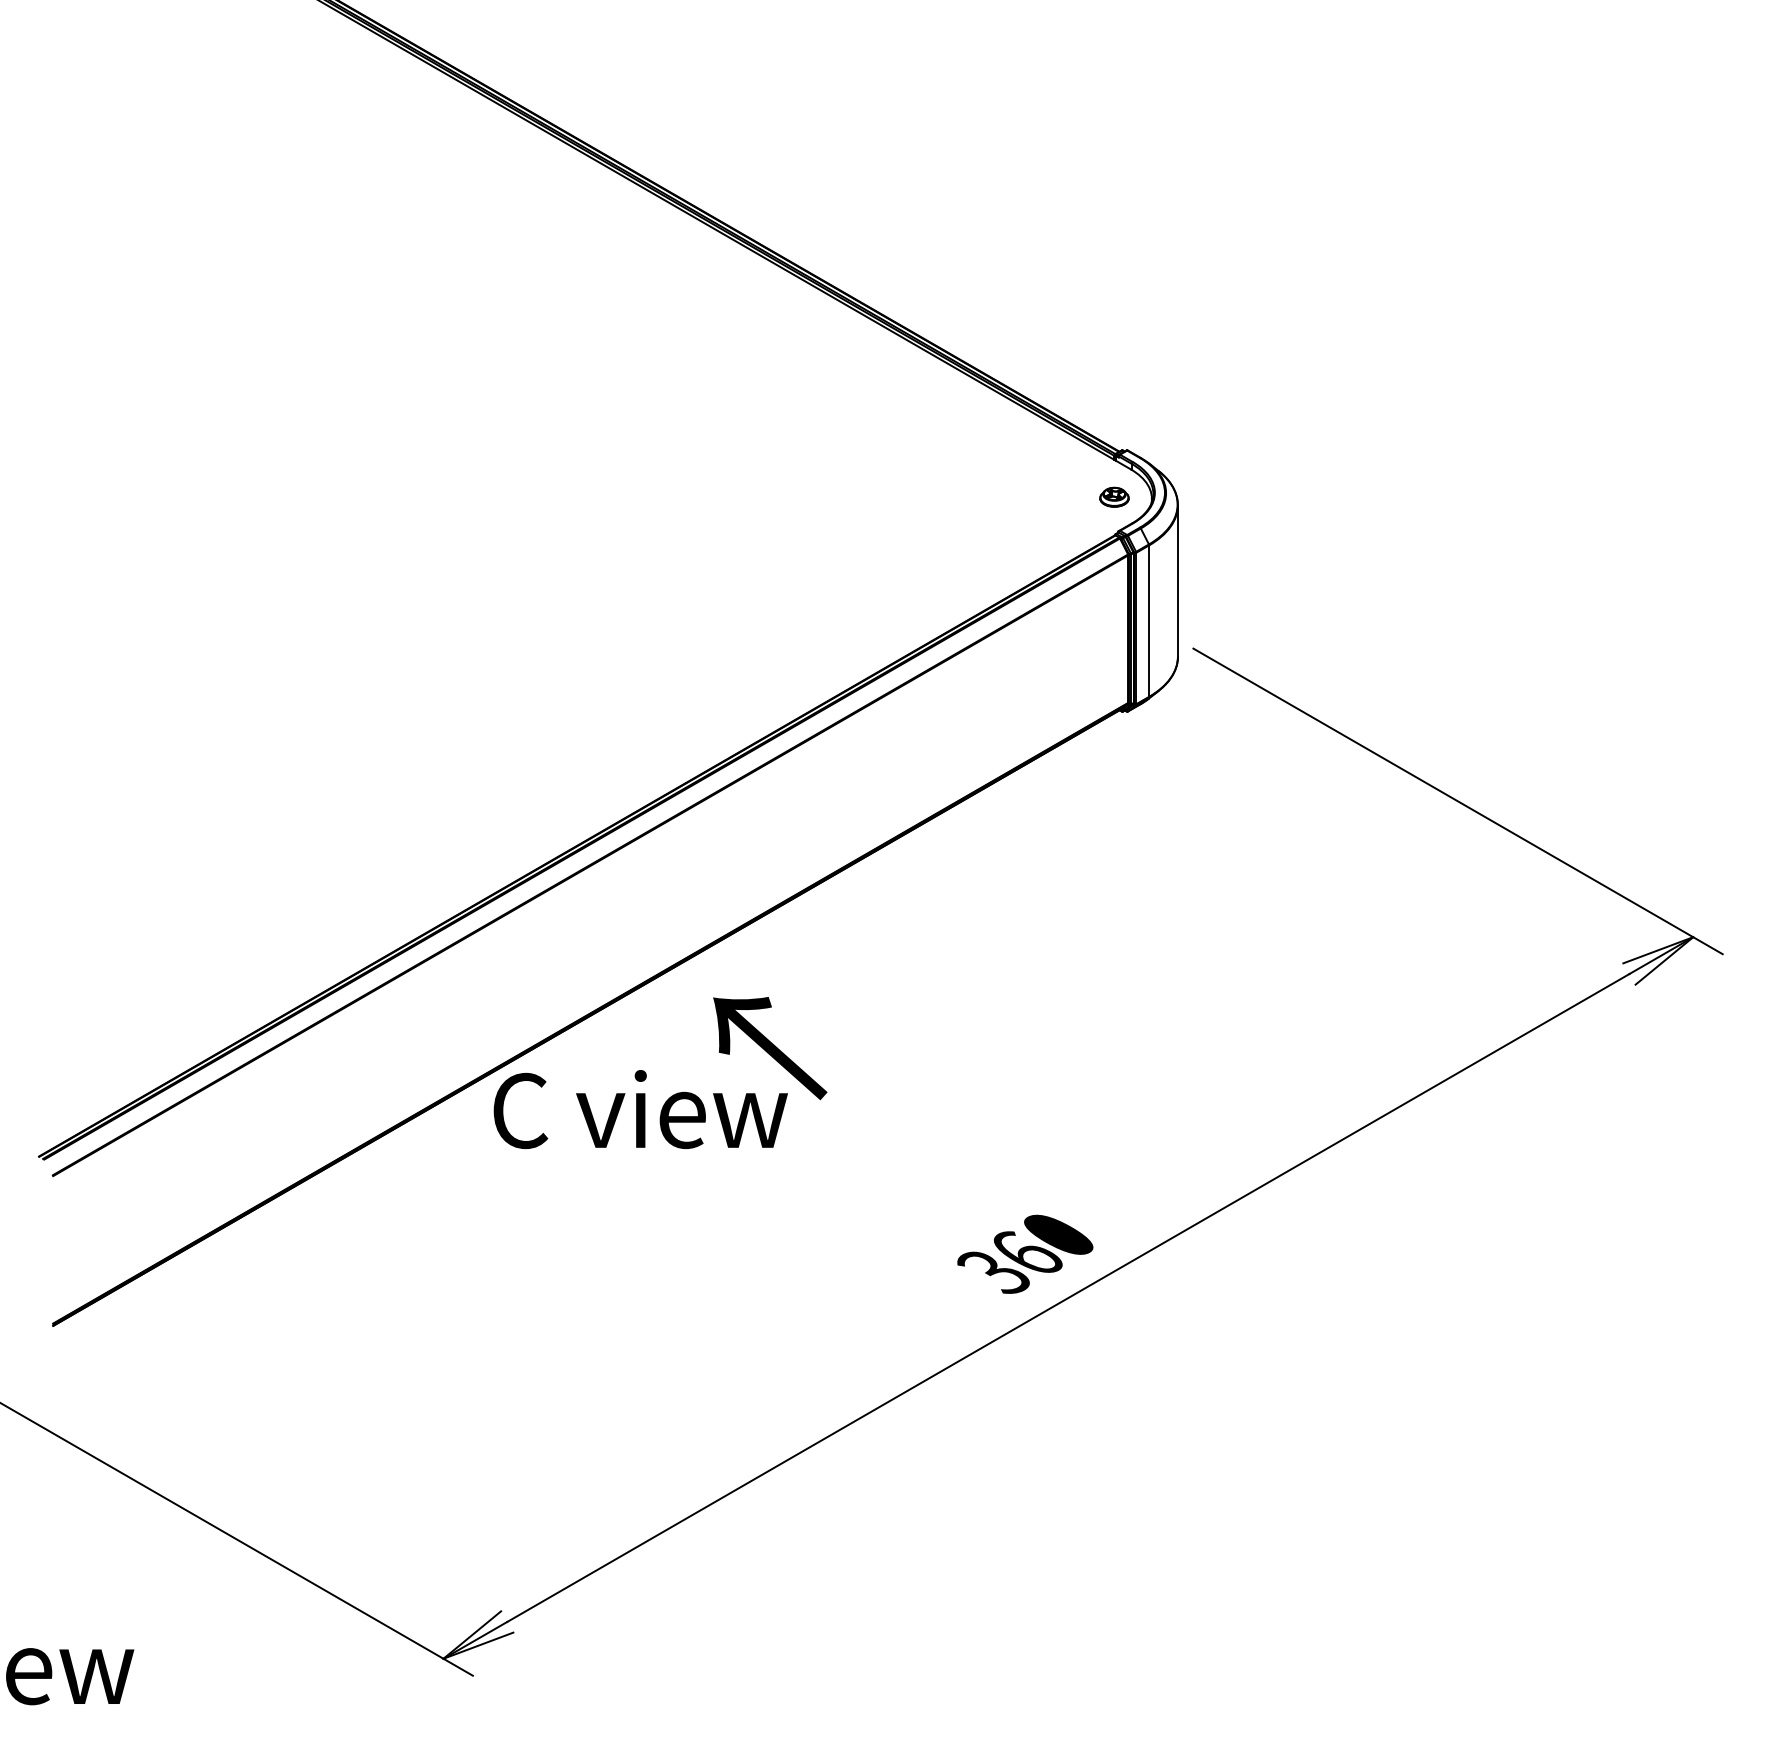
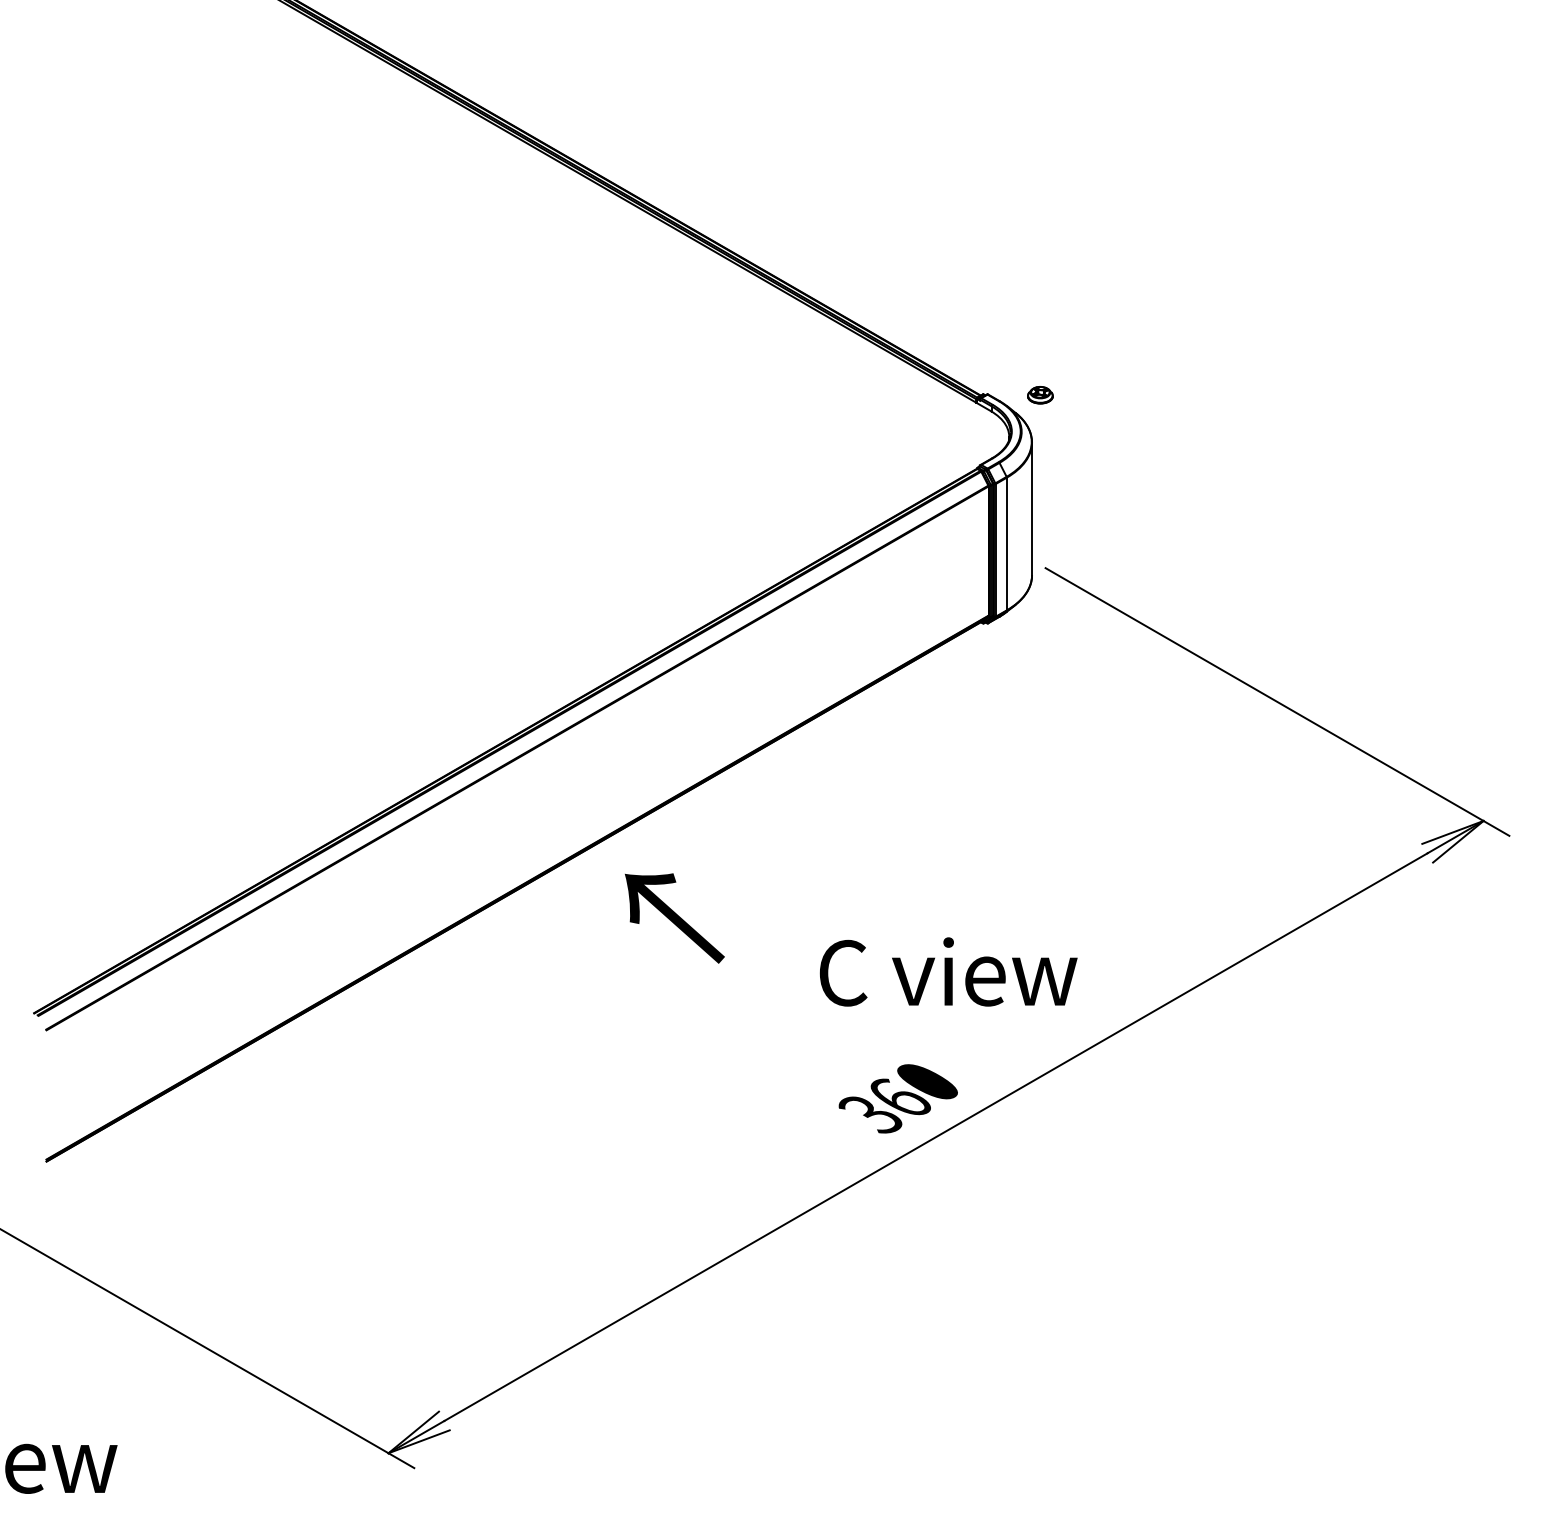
part: (1114, 496) -> (1040, 394), moved
text: (640, 1109) -> (948, 971), moved

